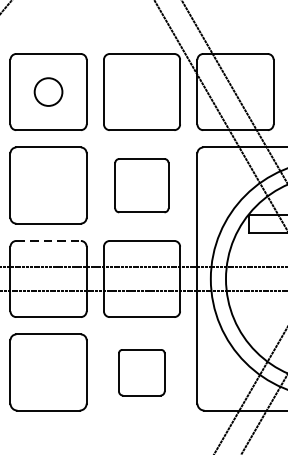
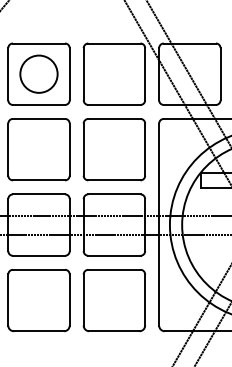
circle: (47, 91) -> (38, 73), size x1.67
part: (140, 185) -> (113, 149), size x1.43
line: (49, 241) -> (39, 194), dashed -> solid
part: (140, 372) -> (113, 300), size x1.67

